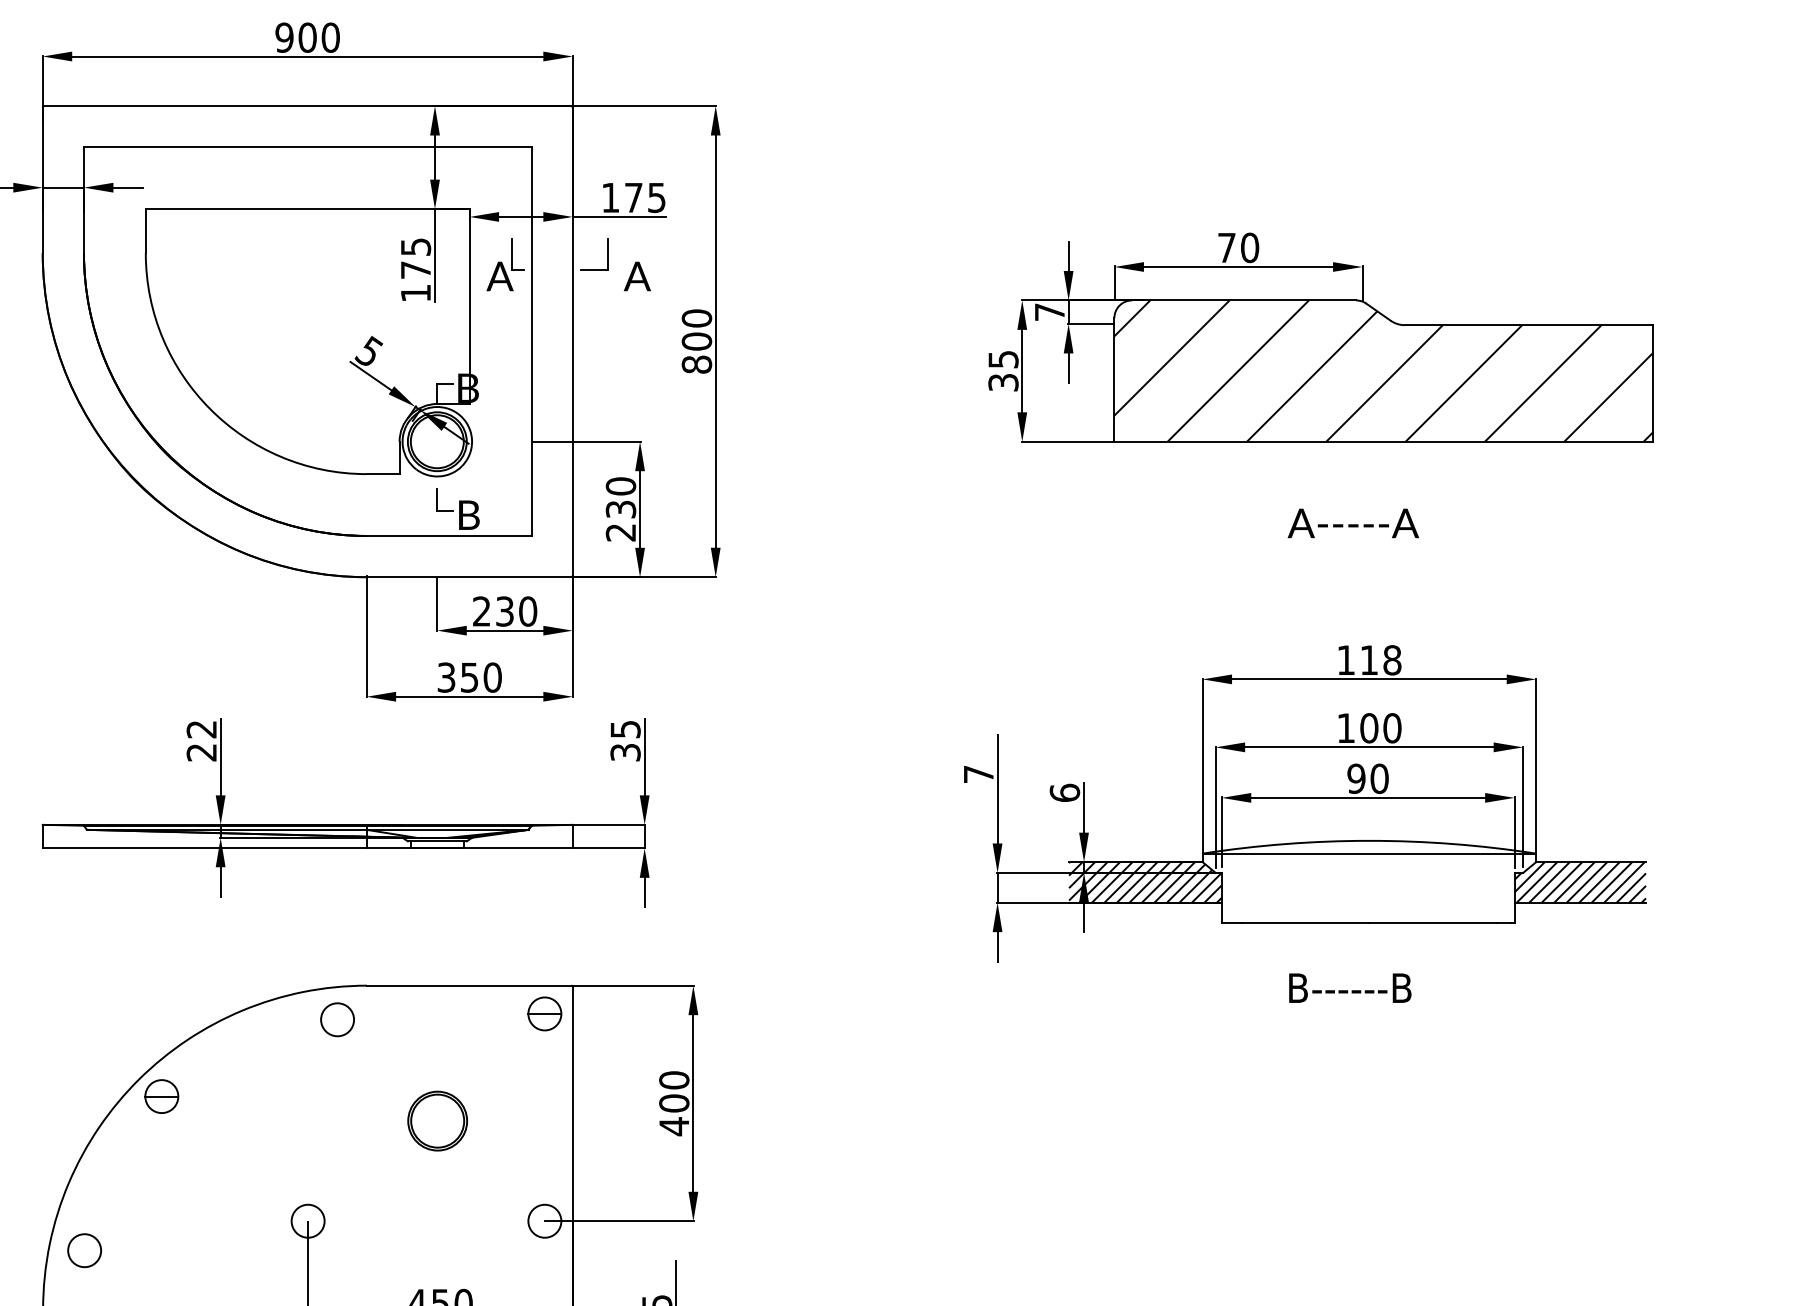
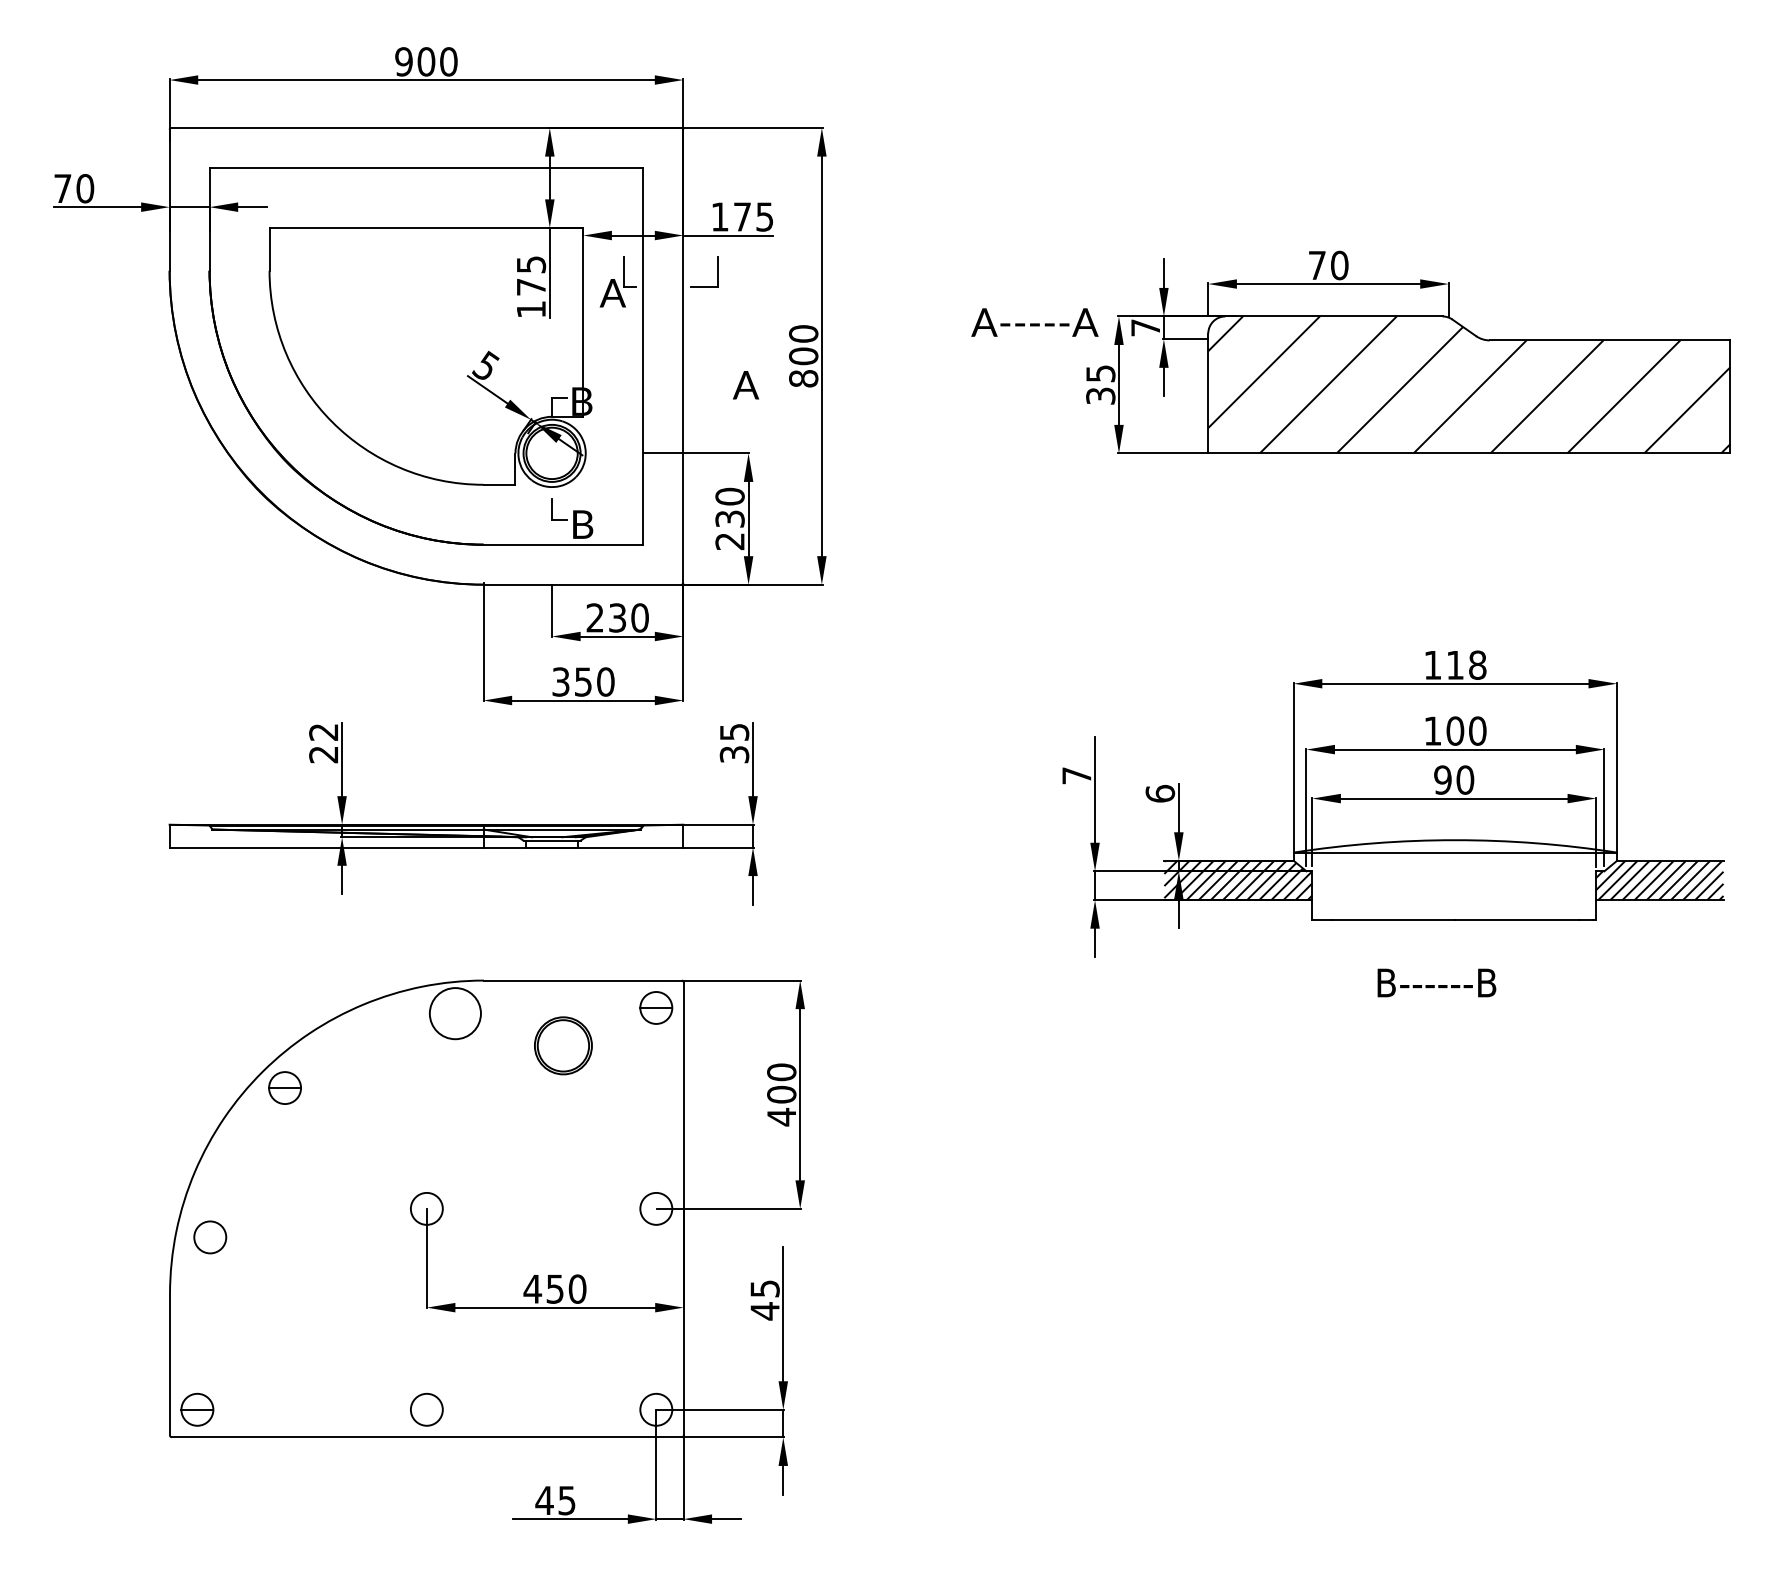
text: (637, 276) -> (746, 385), moved
text: (1352, 523) -> (1034, 322), moved
circle: (337, 1019) -> (455, 1013), size x1.6
part: (437, 1120) -> (563, 1045), moved

